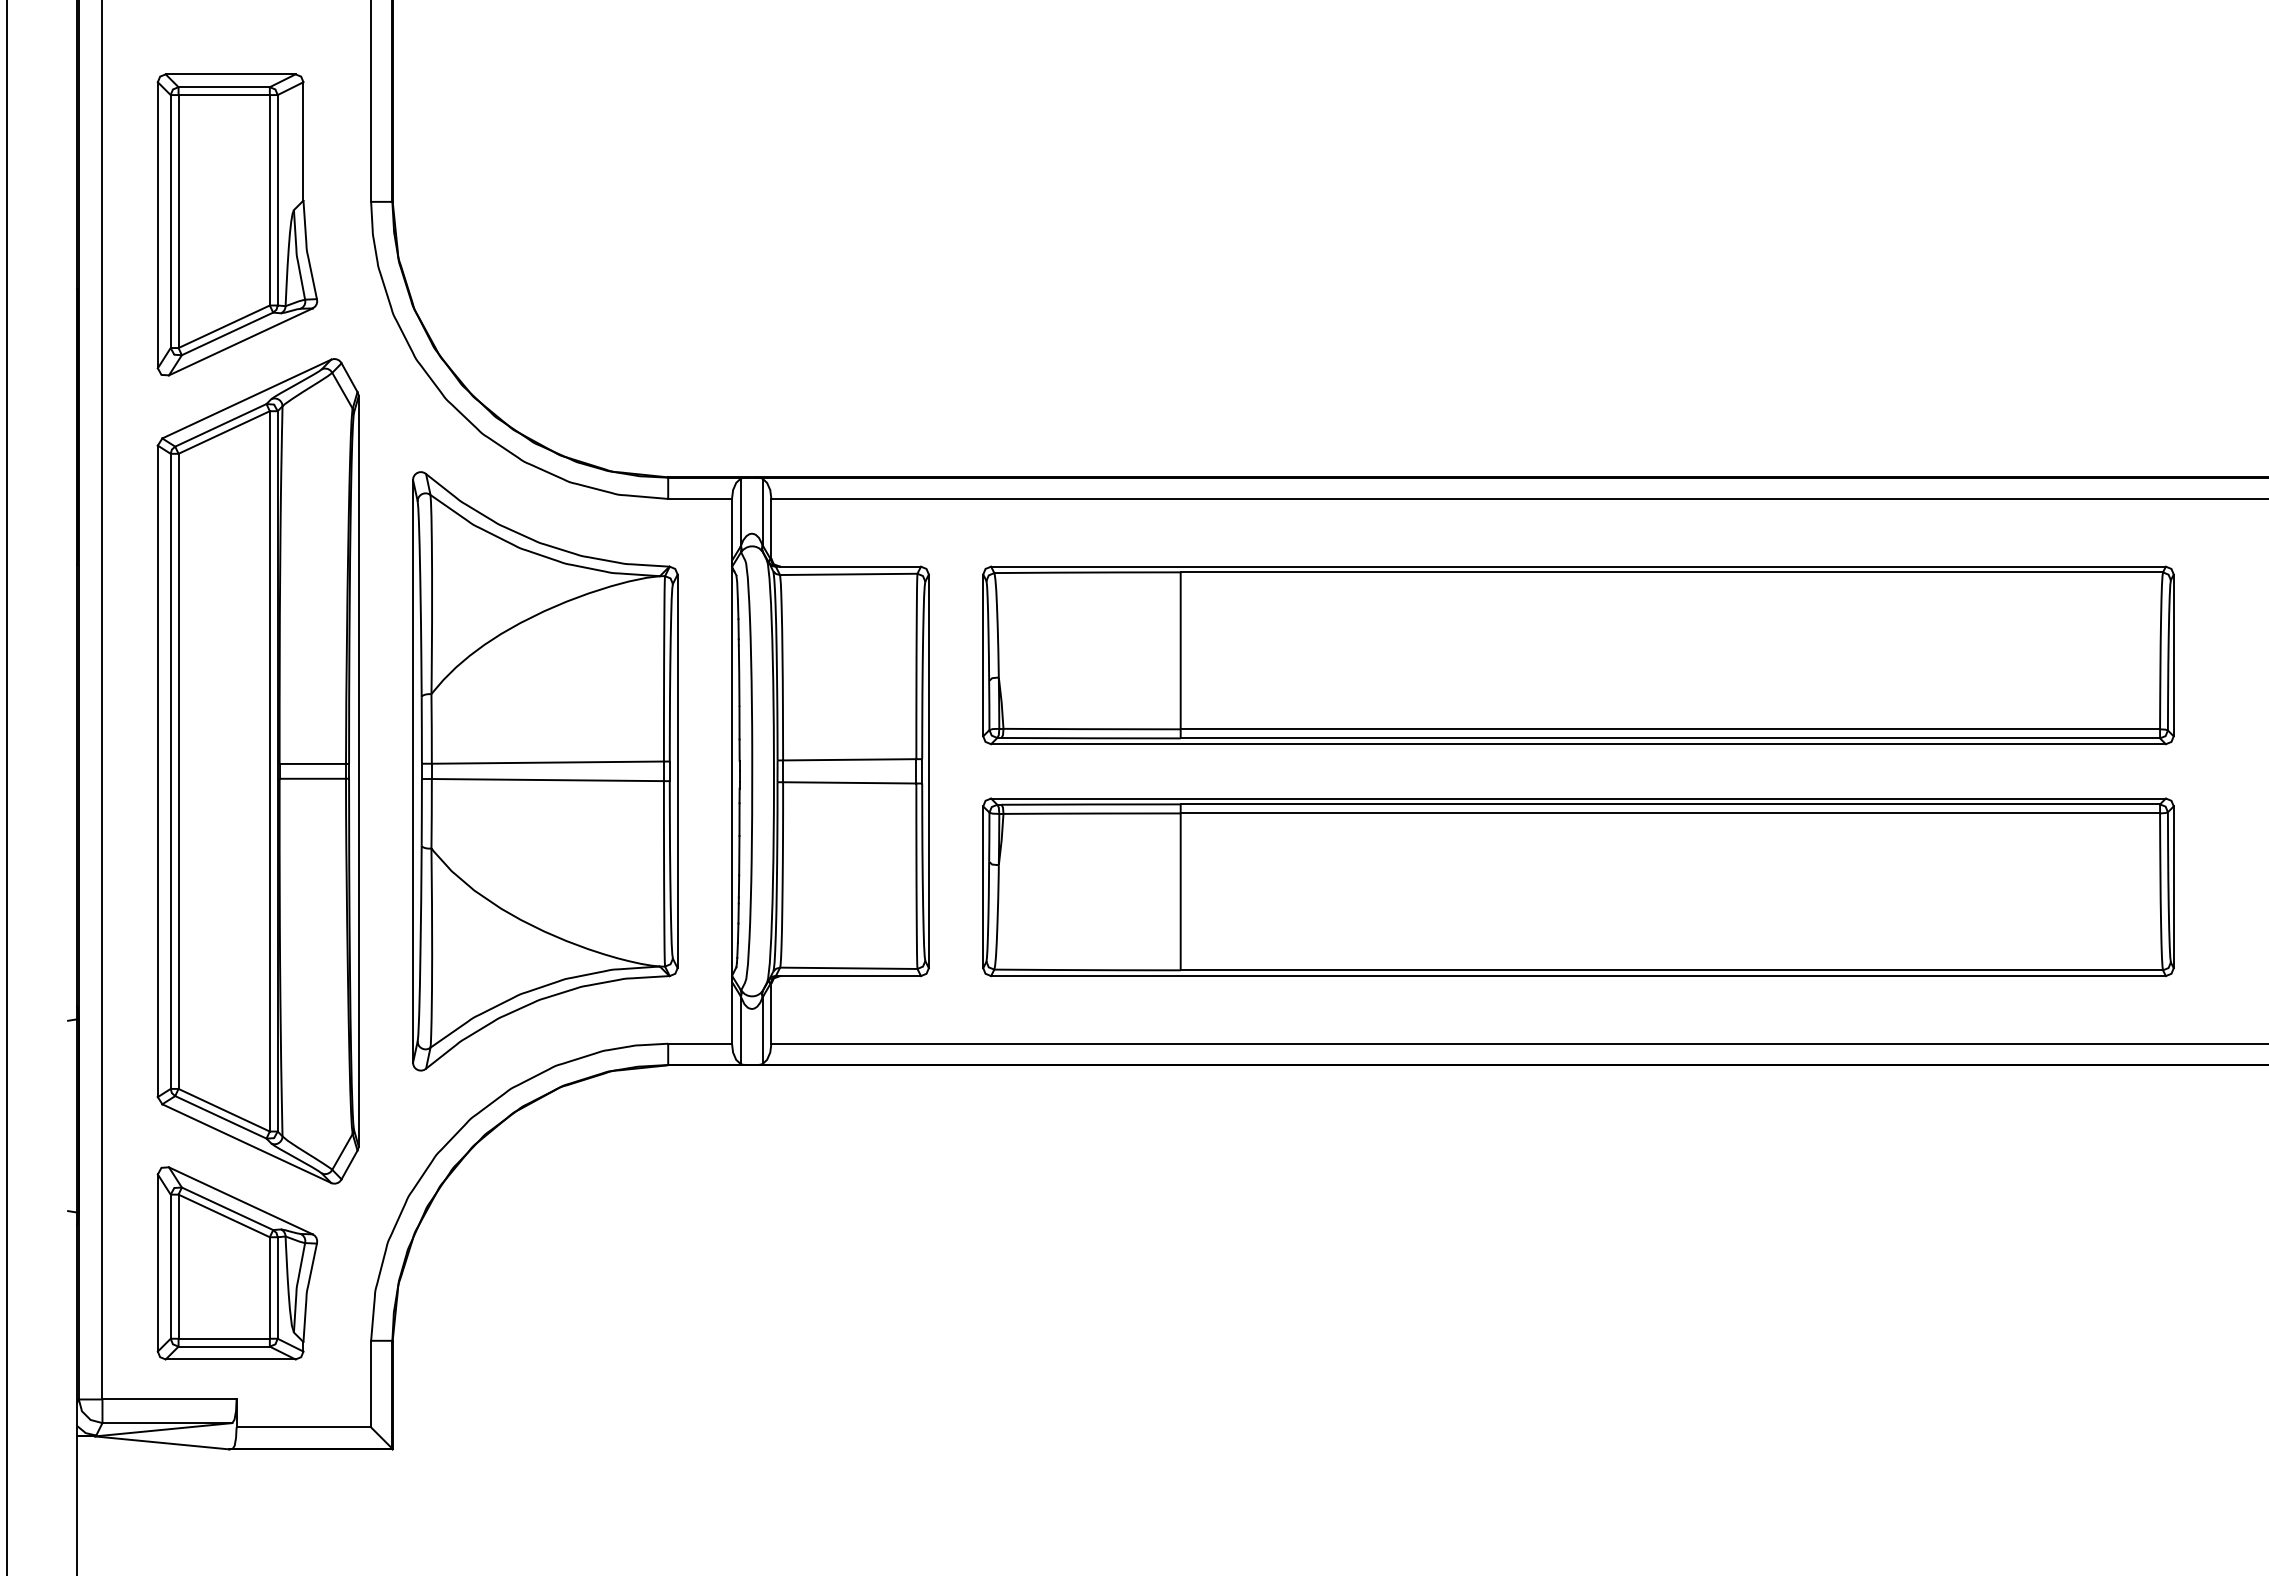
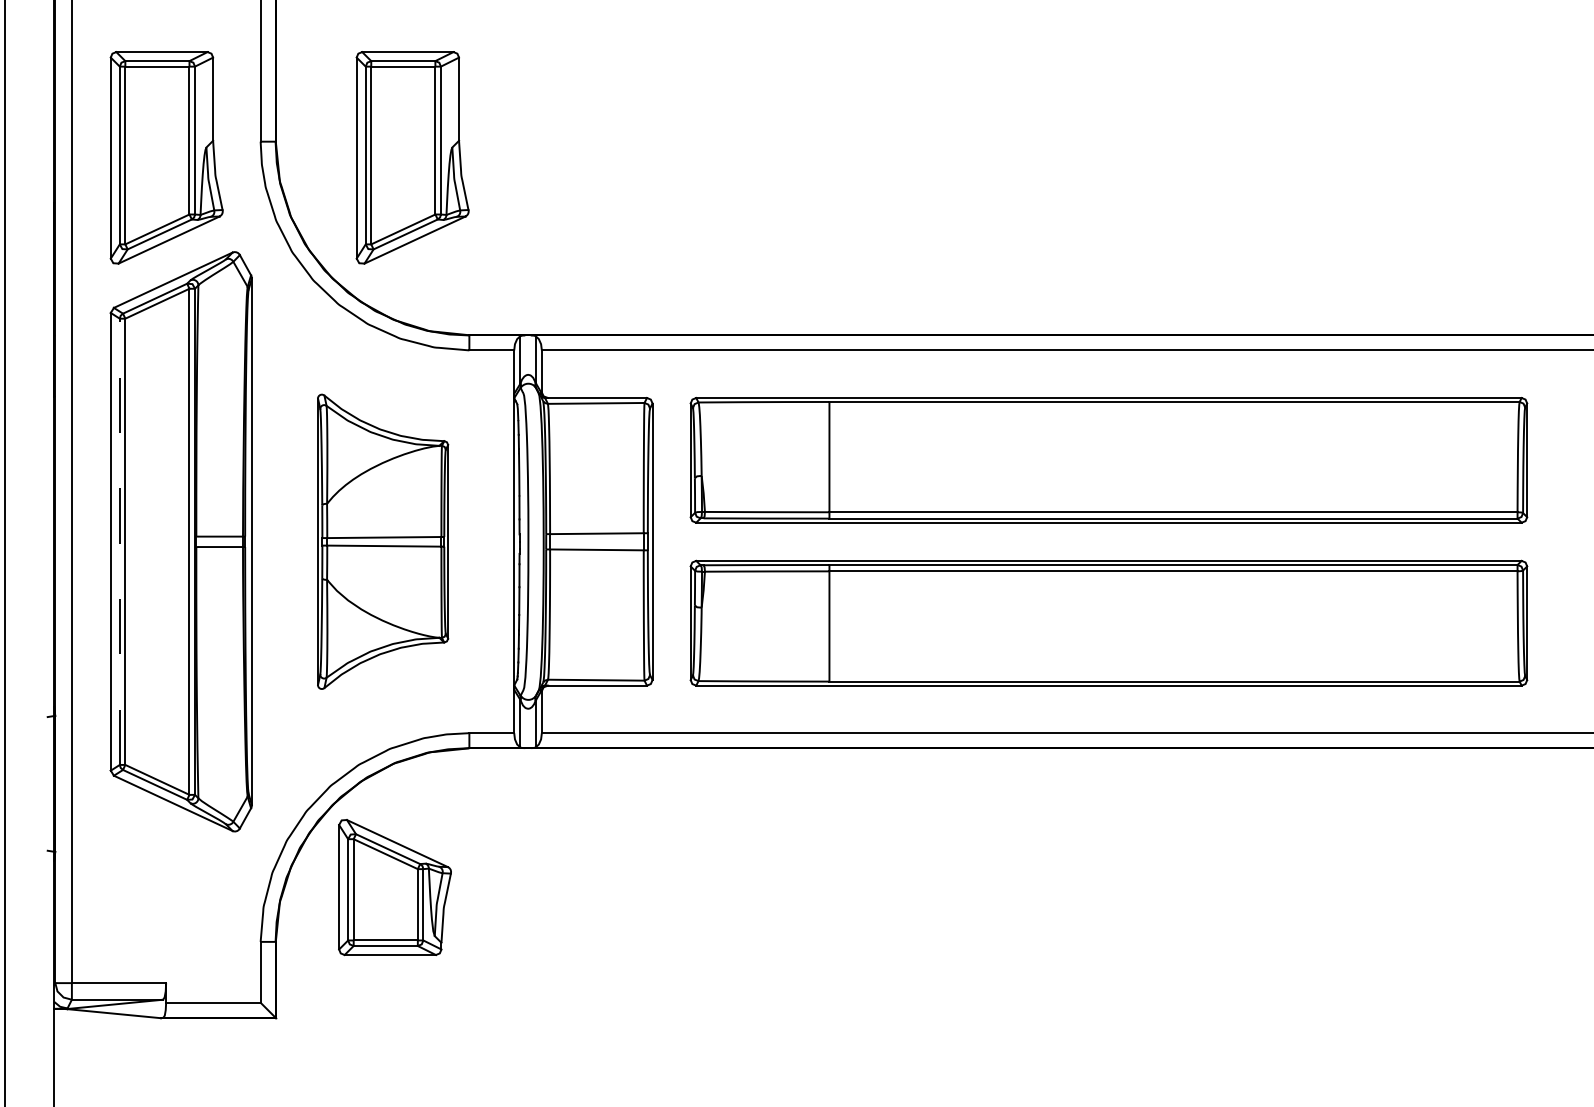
part: (587, 224) -> (412, 157), added
line: (170, 771) -> (119, 541), solid -> dashed
part: (545, 771) -> (383, 541), size x0.7
part: (237, 1263) -> (395, 887), moved

